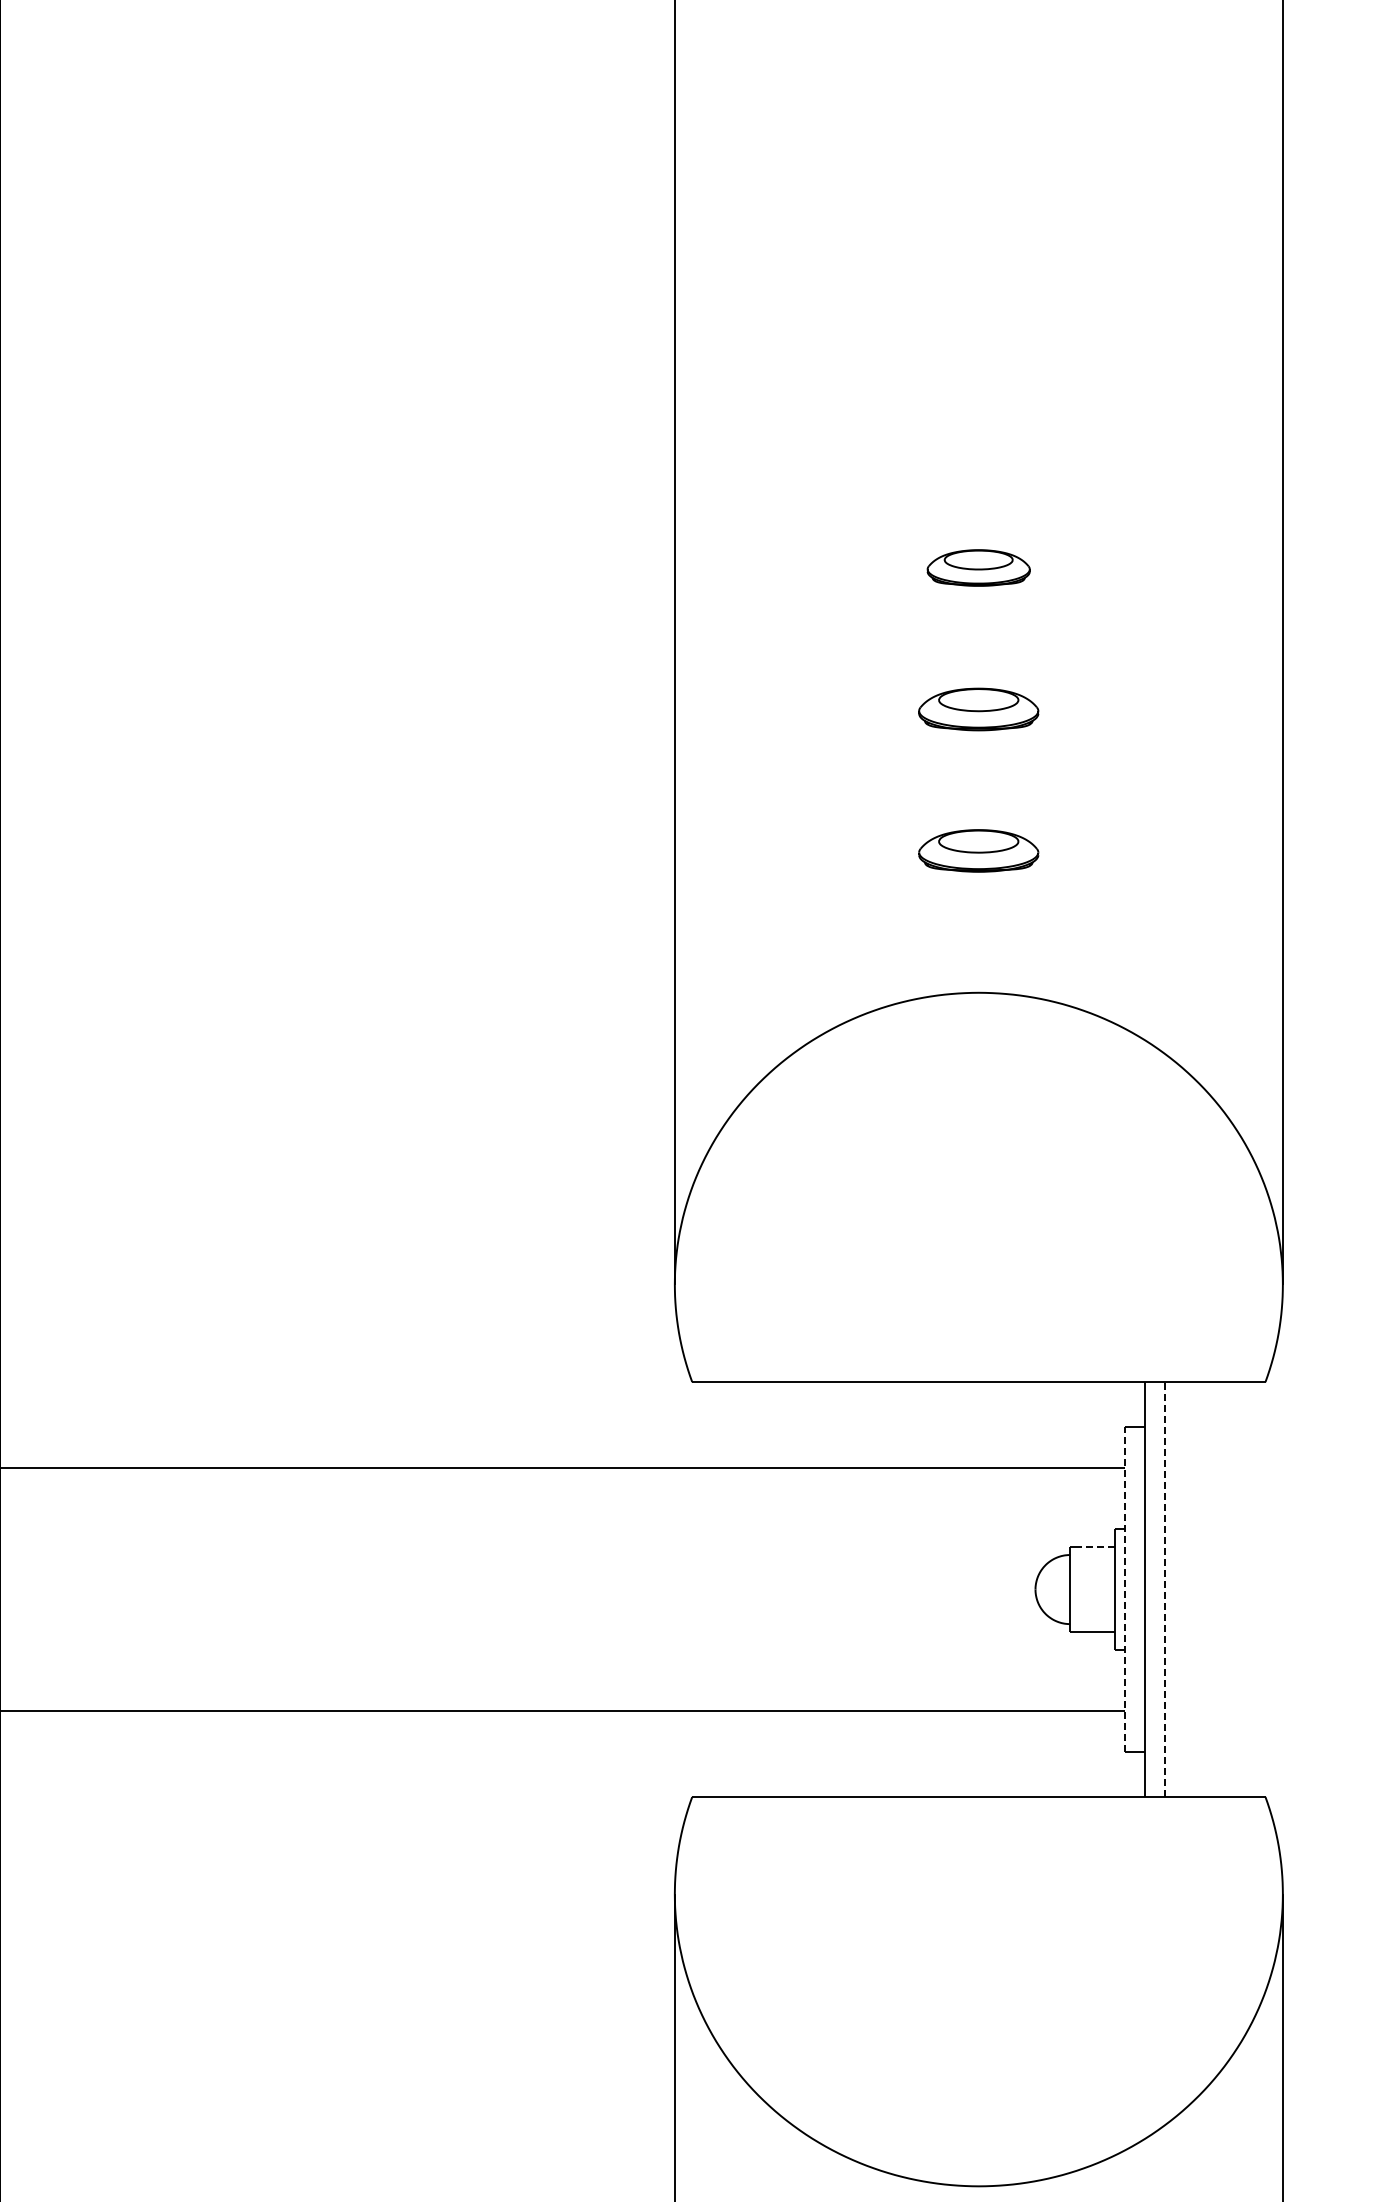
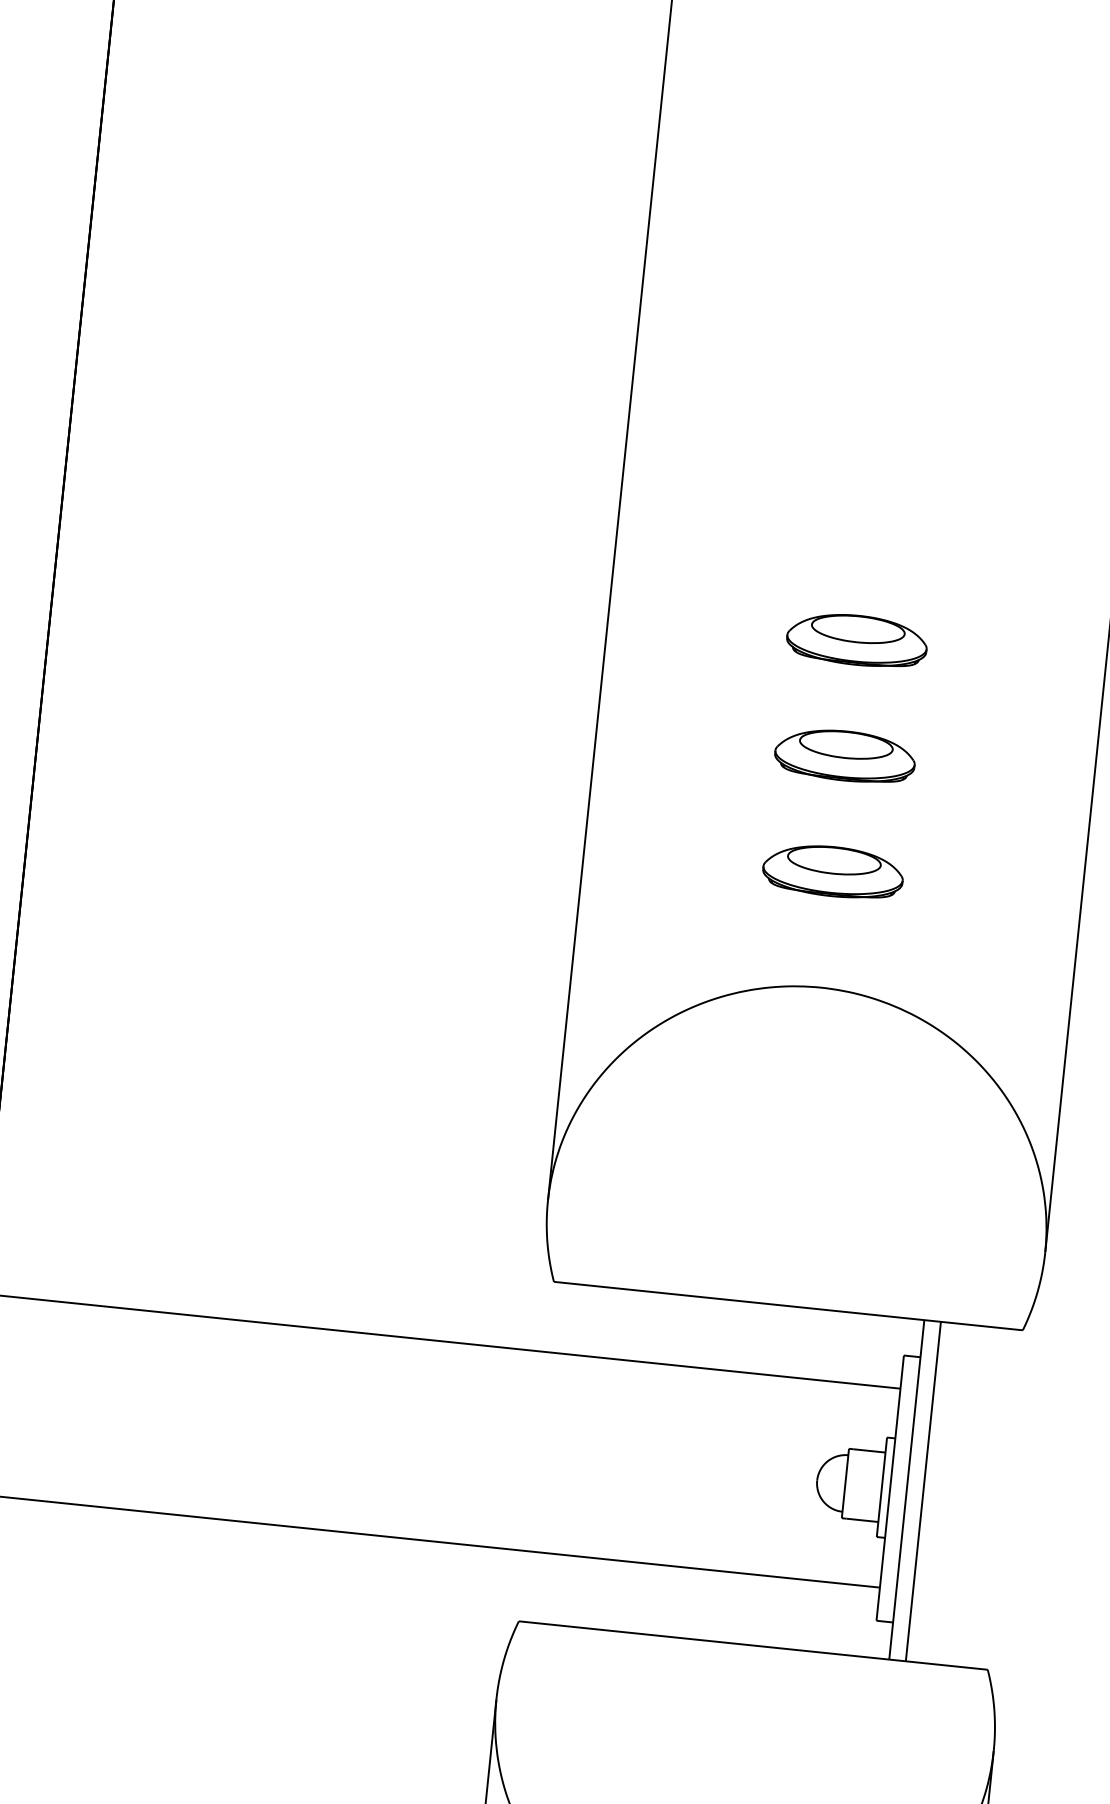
part: (978, 567) -> (856, 639), size x1.67
part: (978, 709) -> (844, 755), size x1.43
part: (978, 850) -> (833, 871), size x1.43
line: (1094, 1547) -> (868, 1451), dashed -> solid
line: (1124, 1589) -> (889, 1488), dashed -> solid
line: (1165, 1589) -> (923, 1491), dashed -> solid

